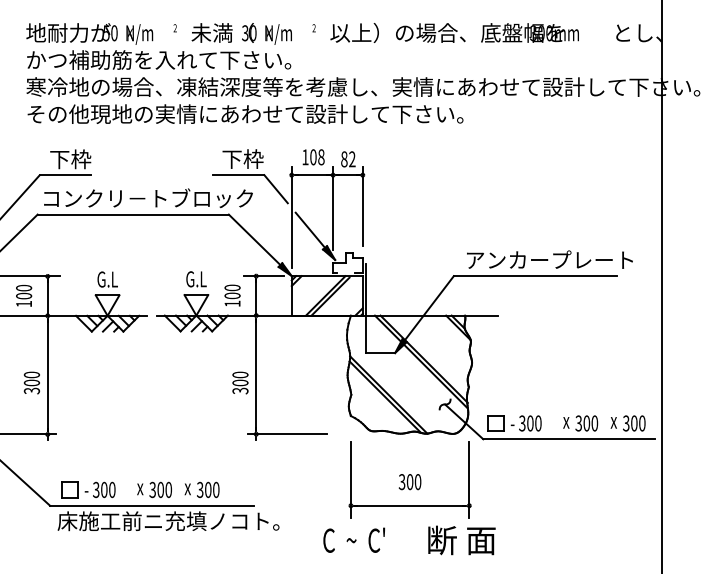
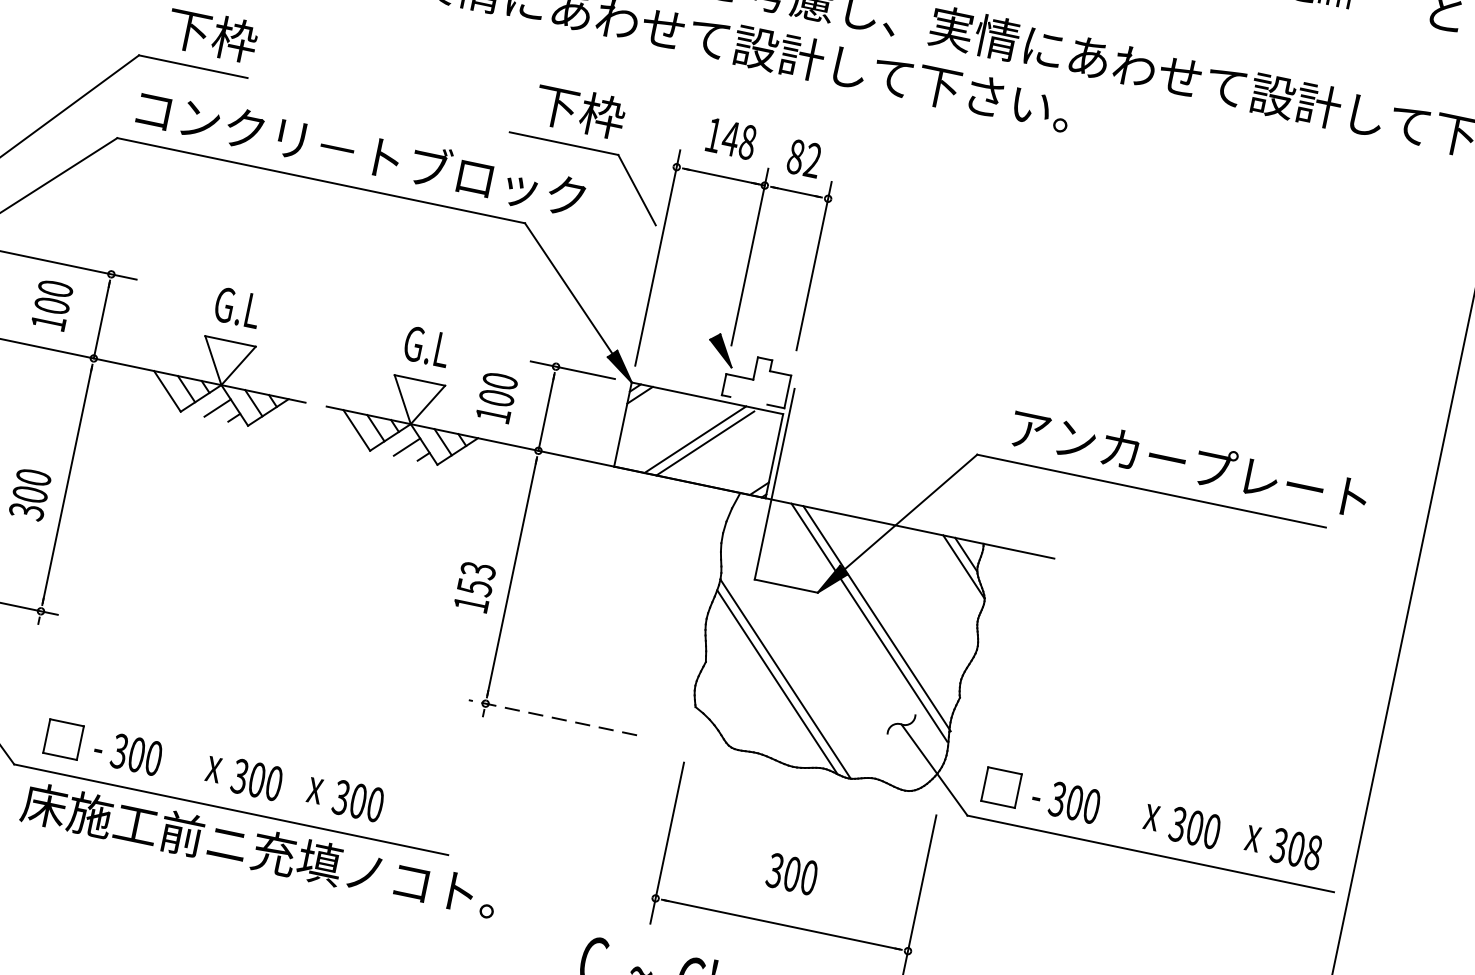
text: (312, 157) -> (728, 138), 108 -> 148
line: (310, 229) -> (692, 291), removed
text: (240, 382) -> (475, 586), 300 -> 153
text: (642, 423) -> (1313, 852), 300 -> 308
line: (287, 434) -> (552, 718), solid -> dashed

